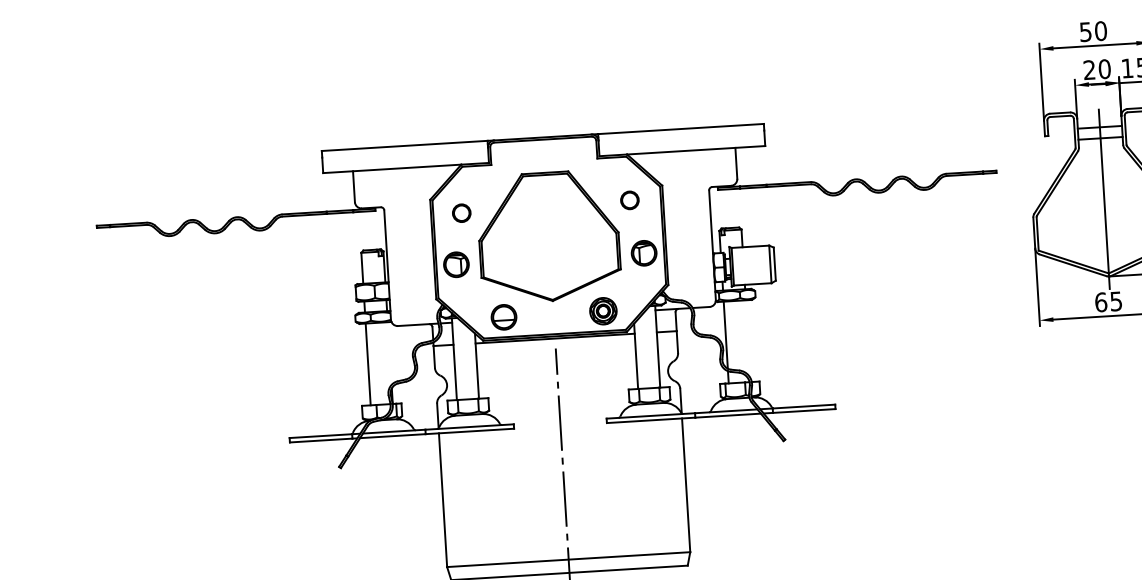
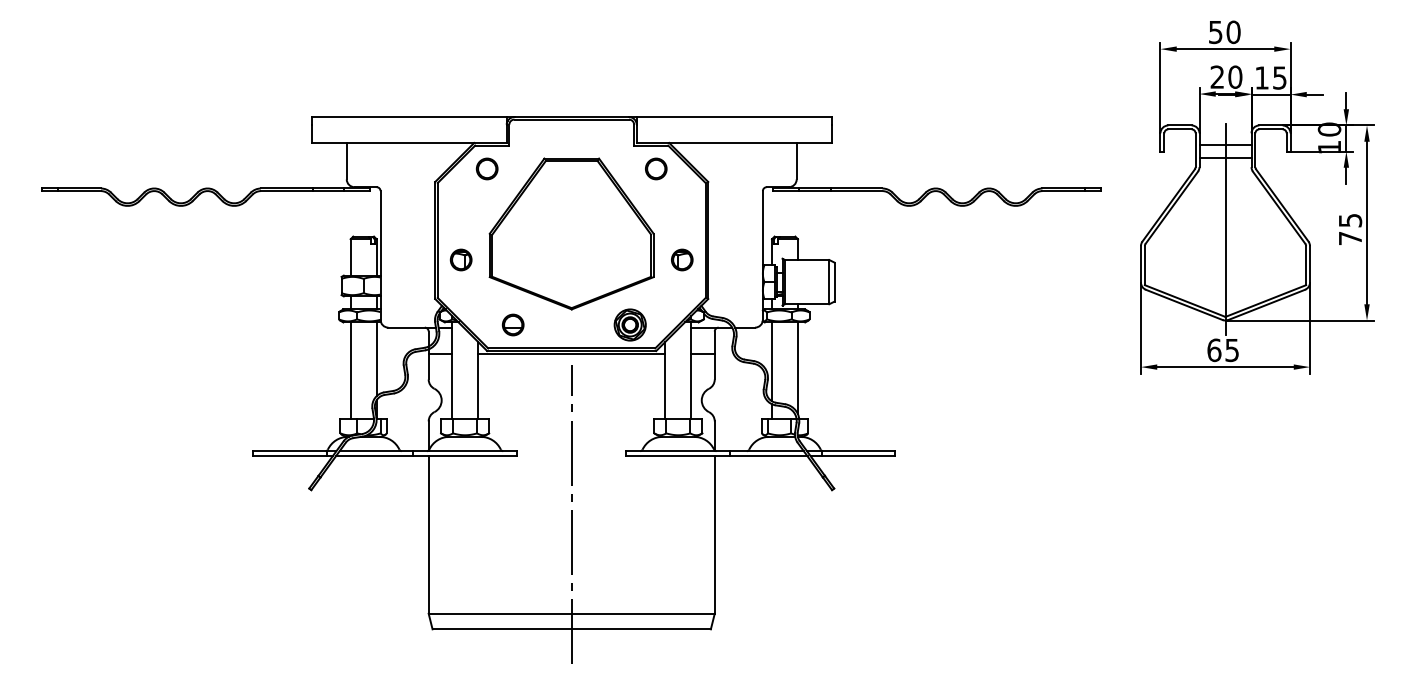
part: (630, 199) -> (656, 168), moved
part: (461, 212) -> (486, 168), moved
part: (644, 252) -> (682, 259), size x0.71
part: (455, 264) -> (460, 259), size x0.71
part: (503, 316) -> (512, 324), size x0.71
line: (748, 339) -> (798, 368), added
line: (389, 353) -> (376, 359), added

